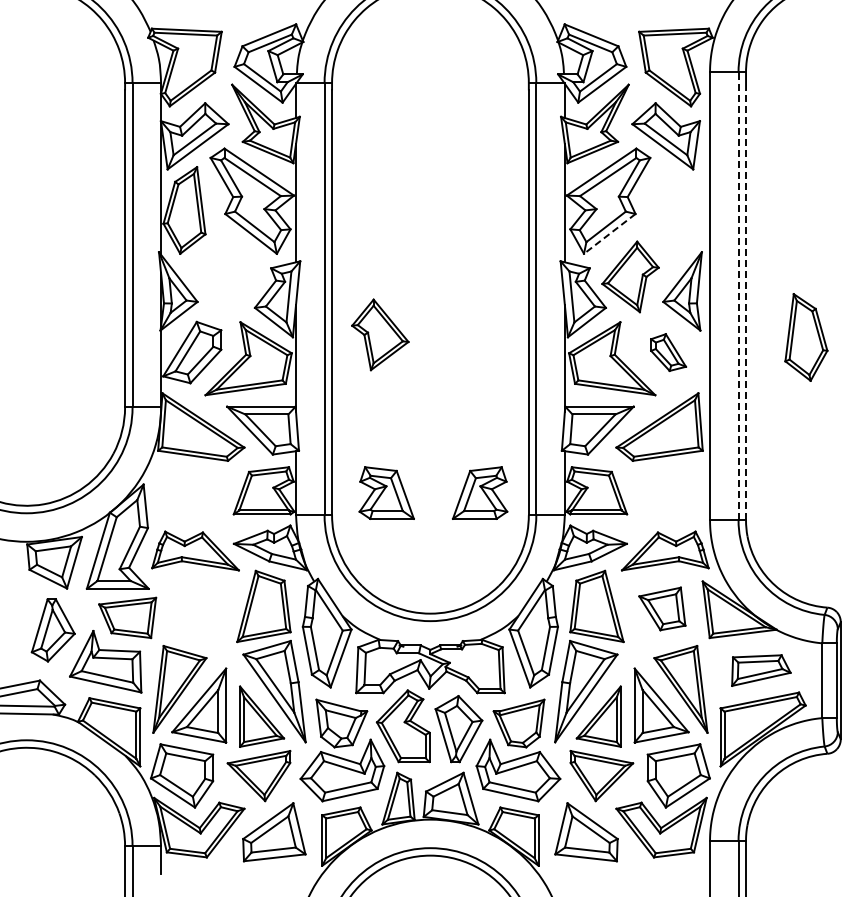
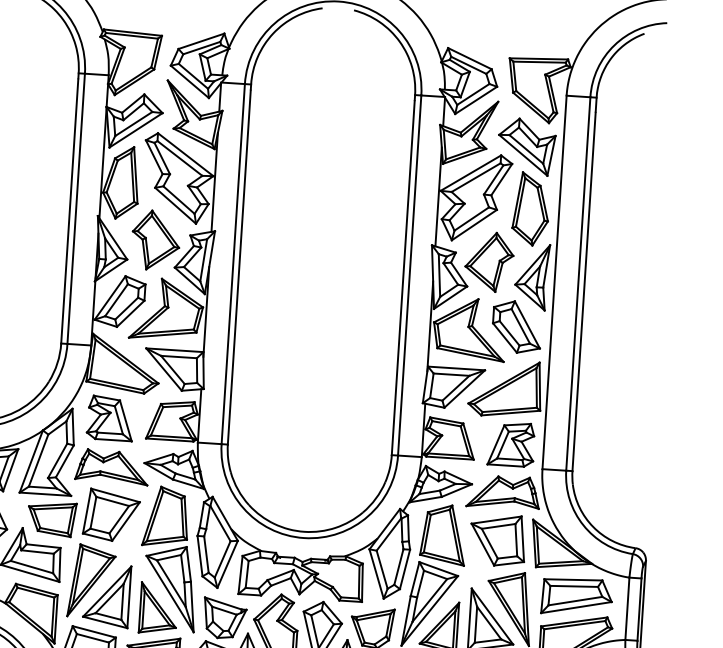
line: (609, 233) -> (474, 224), dashed -> solid
line: (738, 295) -> (578, 283), dashed -> solid
line: (746, 304) -> (584, 291), dashed -> solid
part: (380, 334) -> (156, 240), moved
part: (806, 337) -> (531, 209), moved
part: (668, 352) -> (516, 327), size x1.67
part: (386, 492) -> (110, 417), moved
part: (479, 492) -> (511, 443), moved
part: (198, 608) -> (111, 515), added
part: (662, 608) -> (498, 540), size x1.43
part: (761, 670) -> (577, 597), size x1.43

